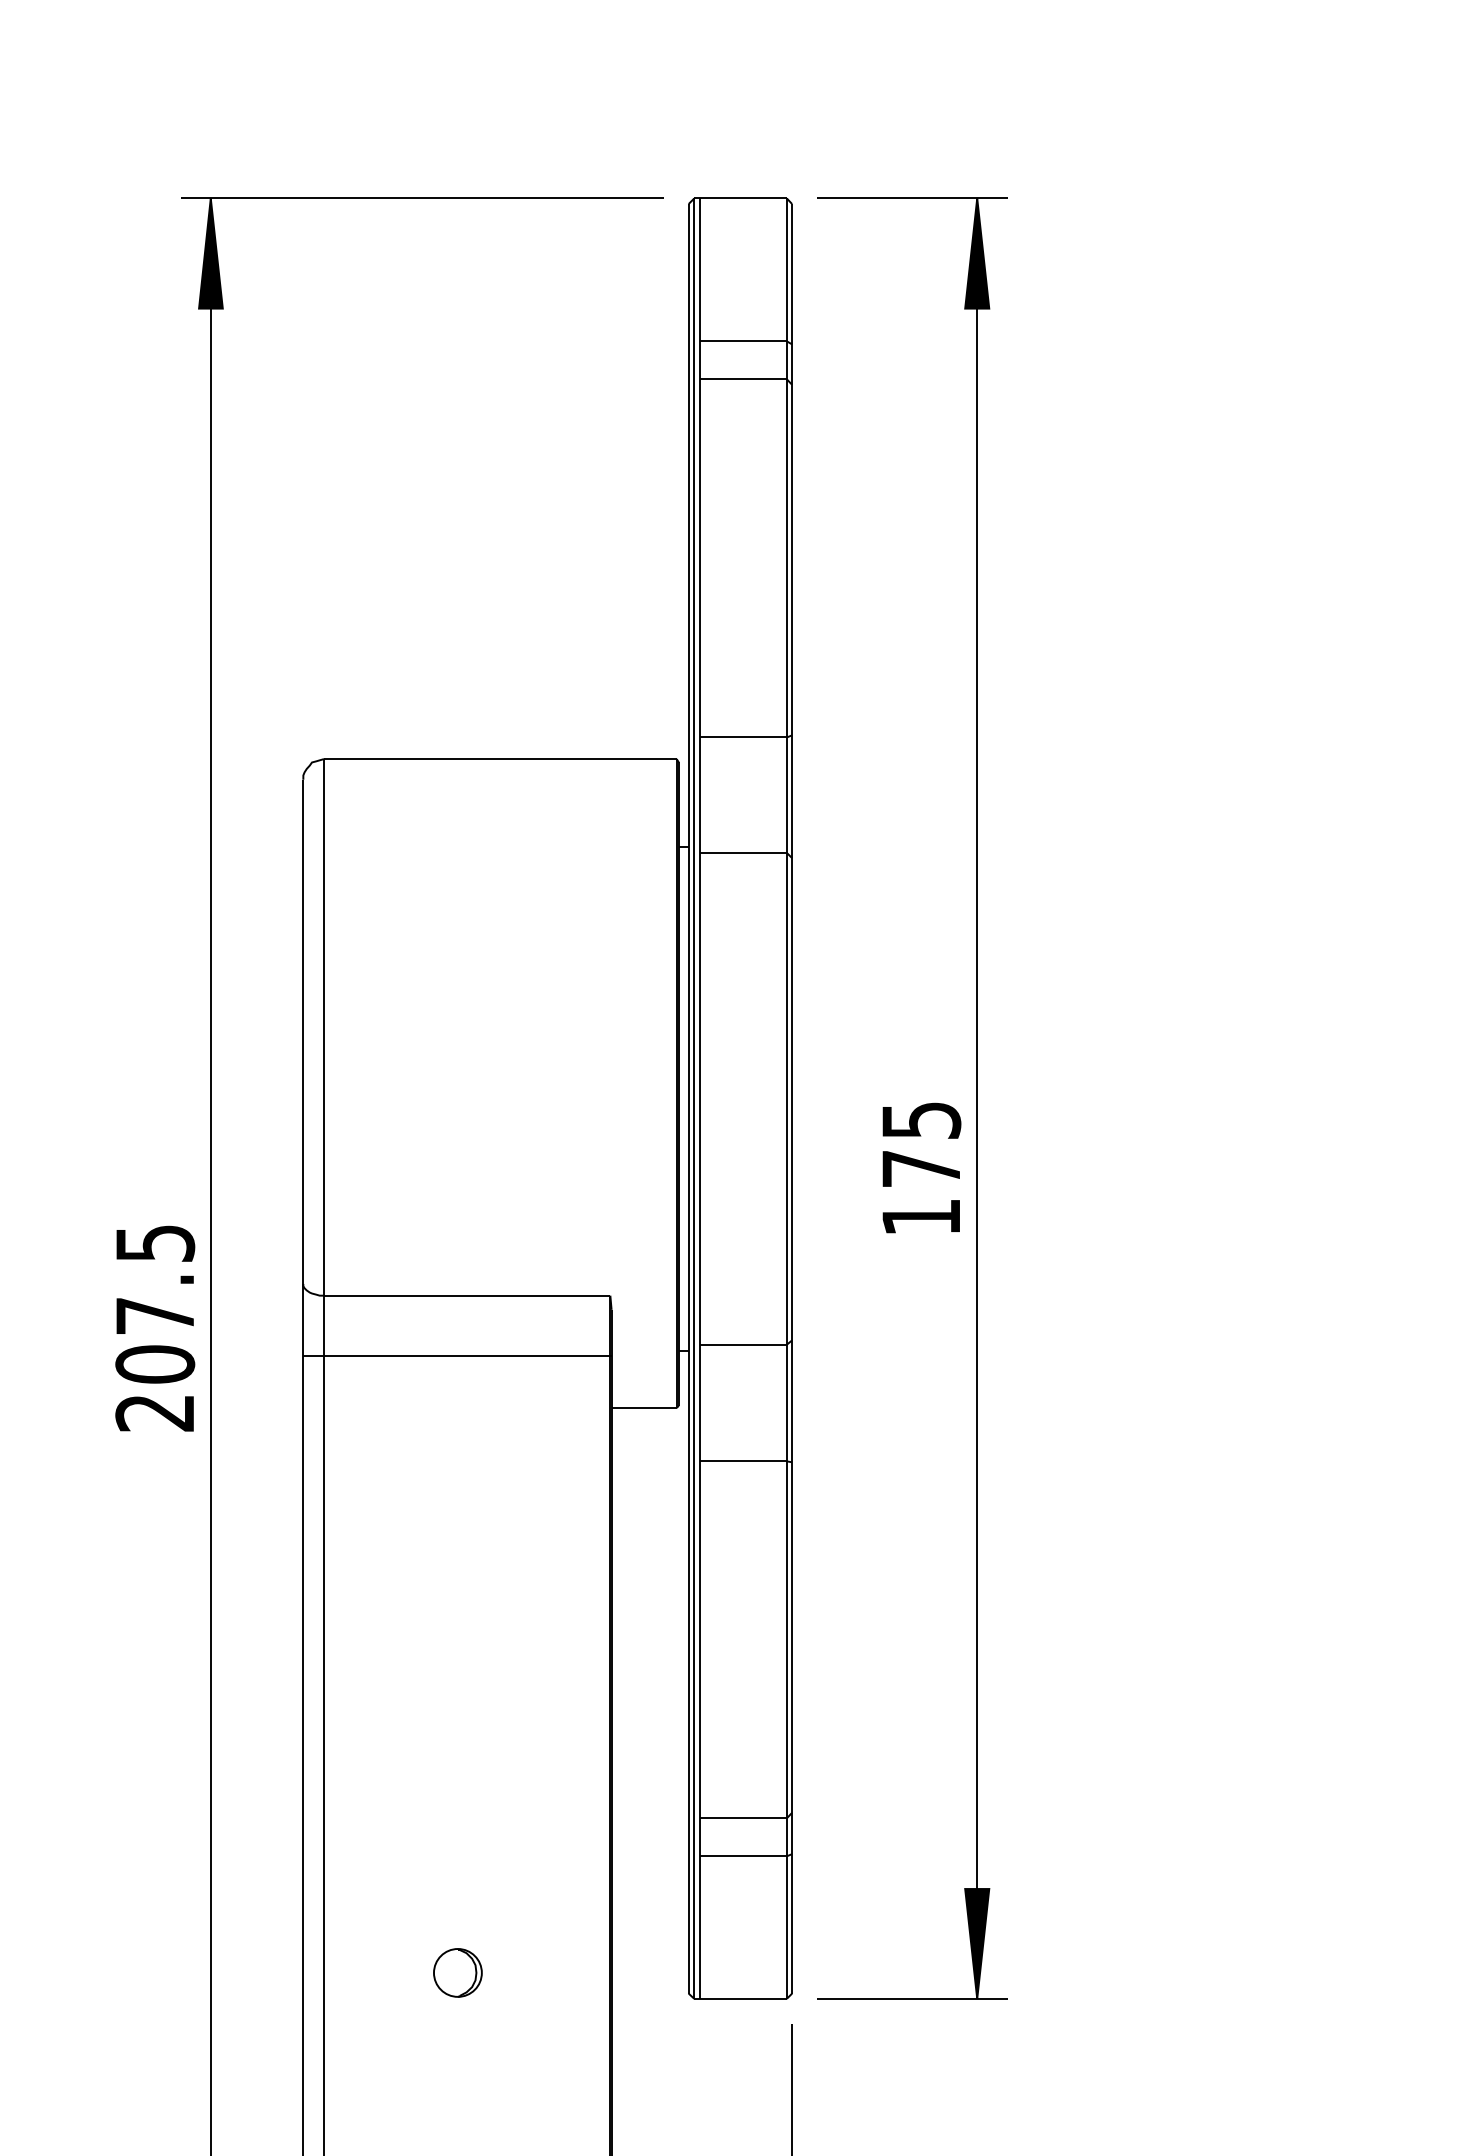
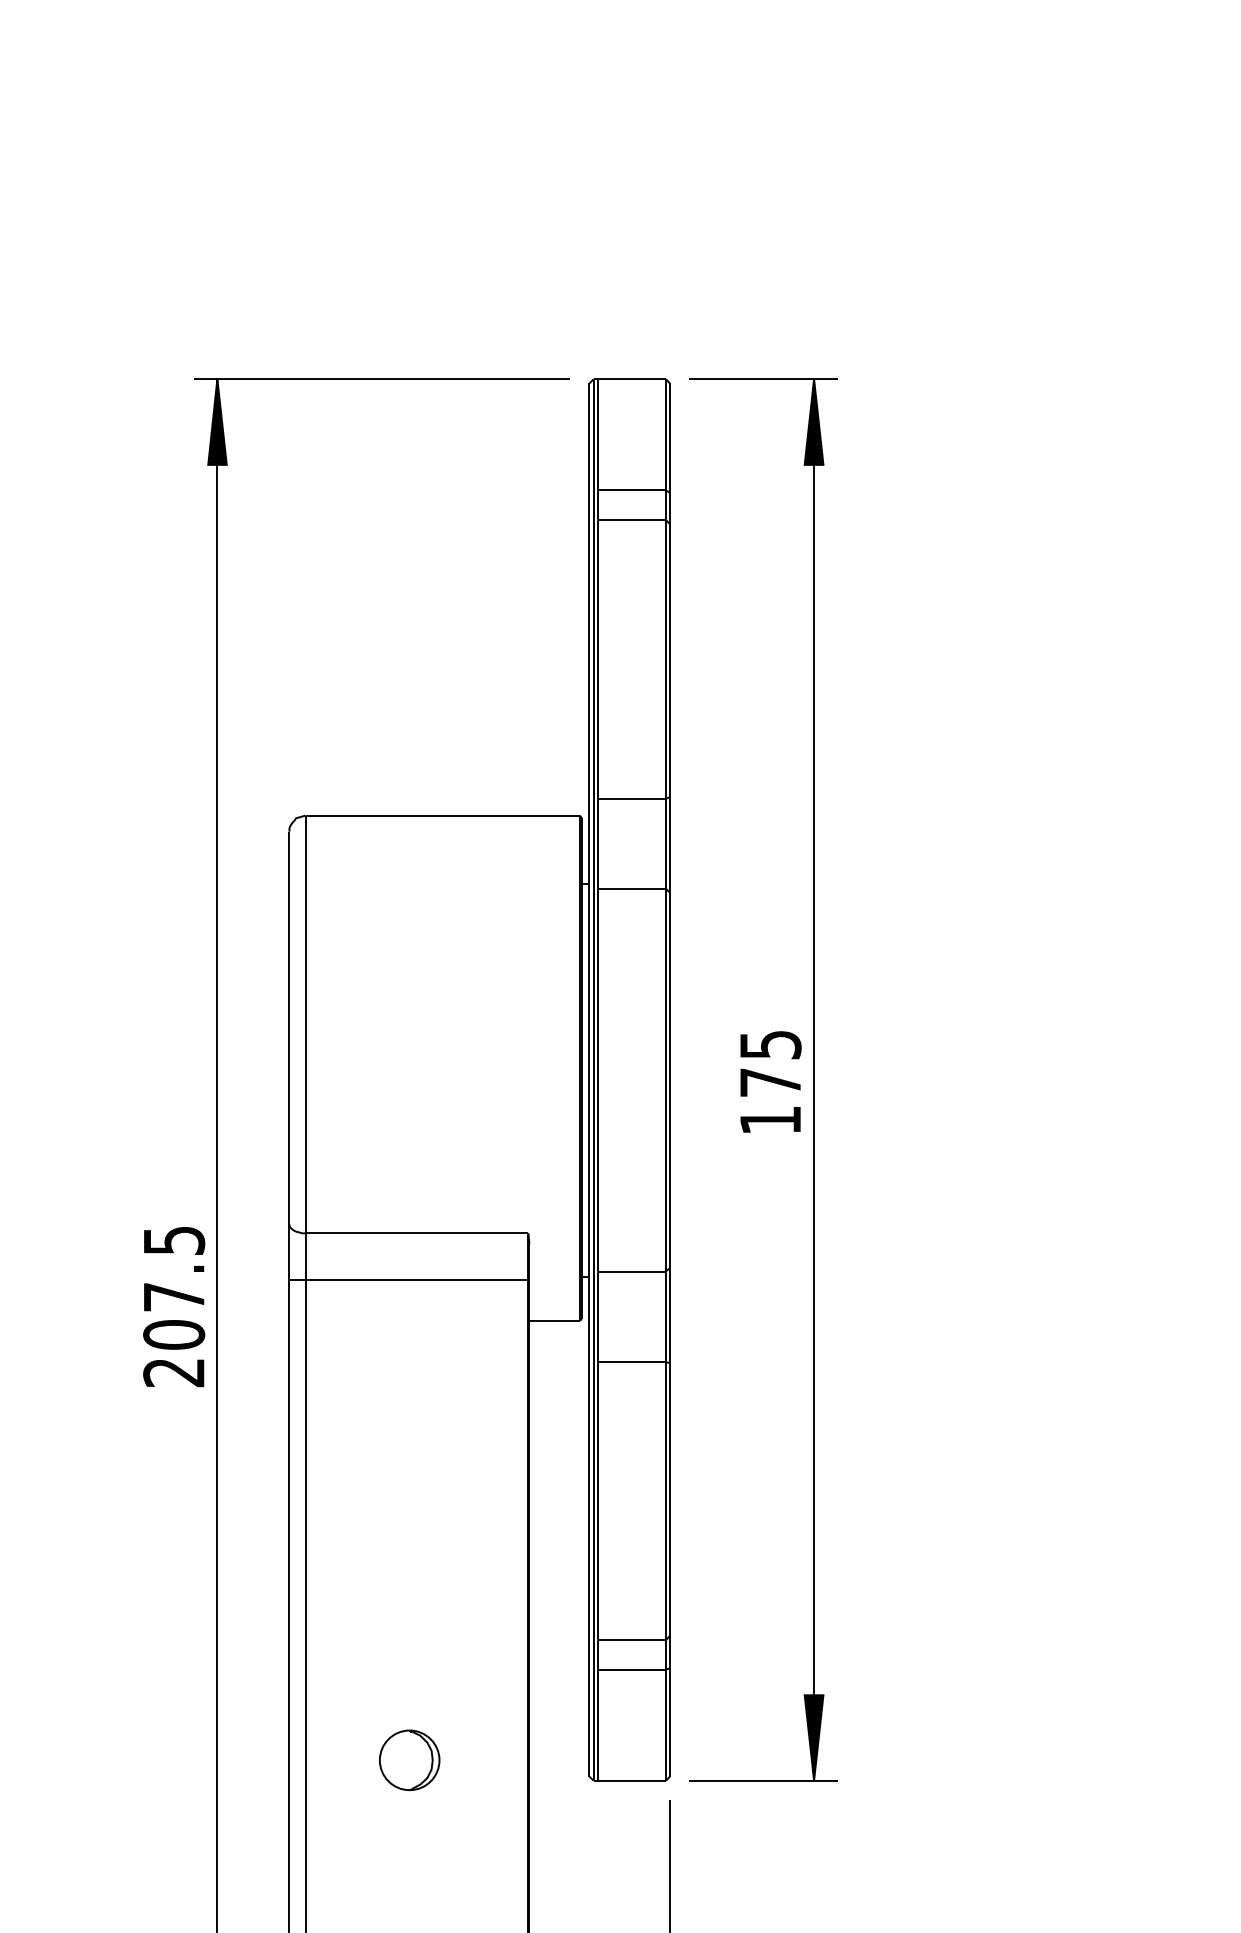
text: (921, 1167) -> (770, 1081), moved
text: (155, 1329) -> (174, 1307), moved
part: (457, 1972) -> (409, 1760), size x1.6

